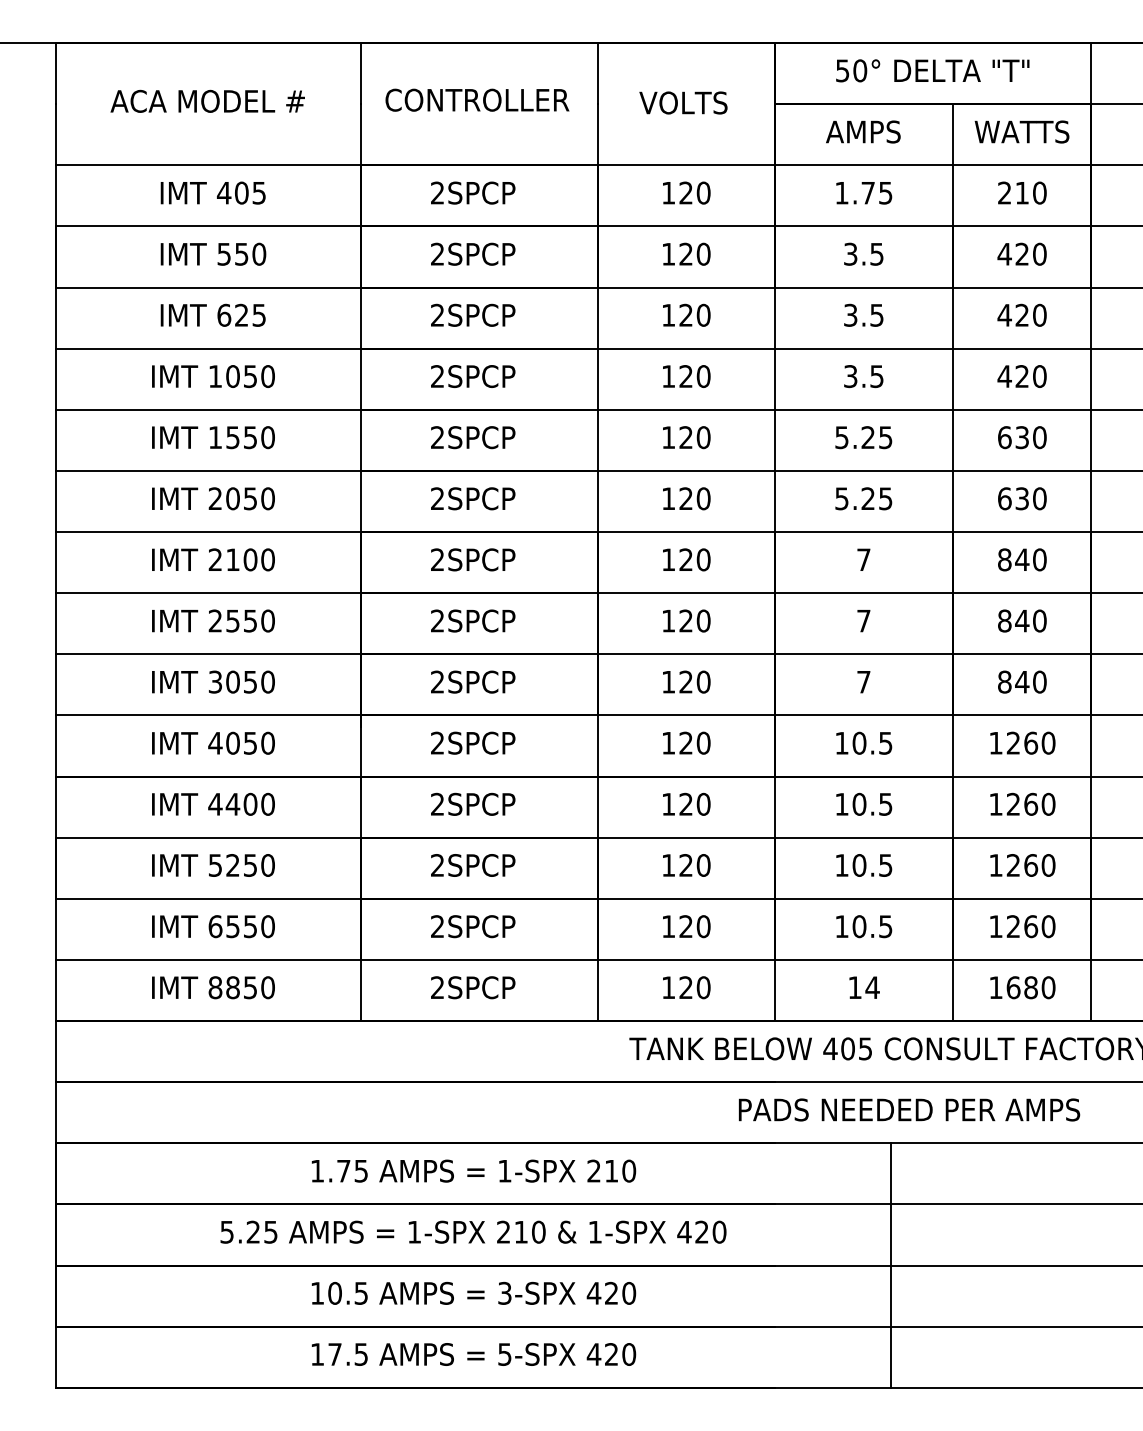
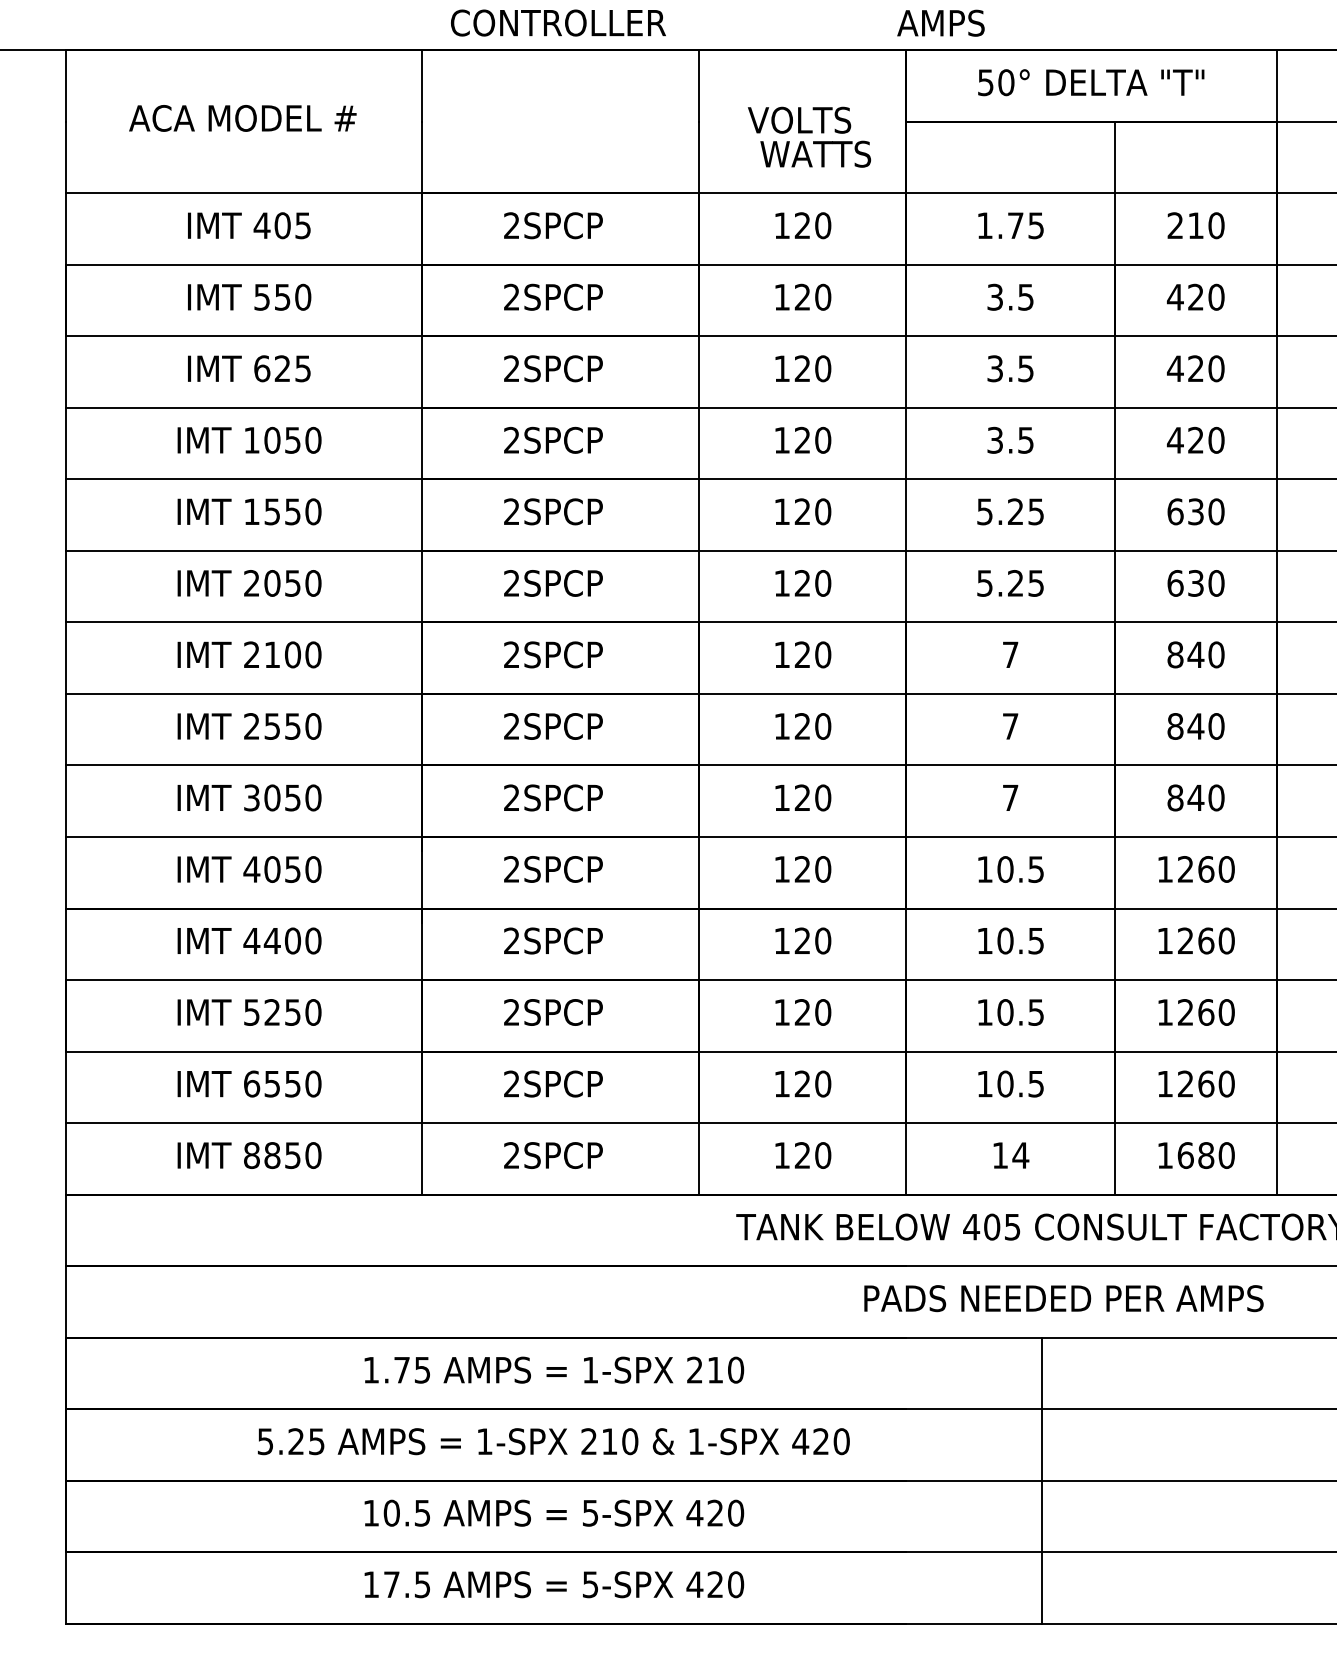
text: (477, 99) -> (558, 22), moved
text: (862, 131) -> (940, 22), moved
text: (1021, 131) -> (815, 153), moved
text: (504, 1292) -> (590, 1512), 3-SPX -> 5-SPX

